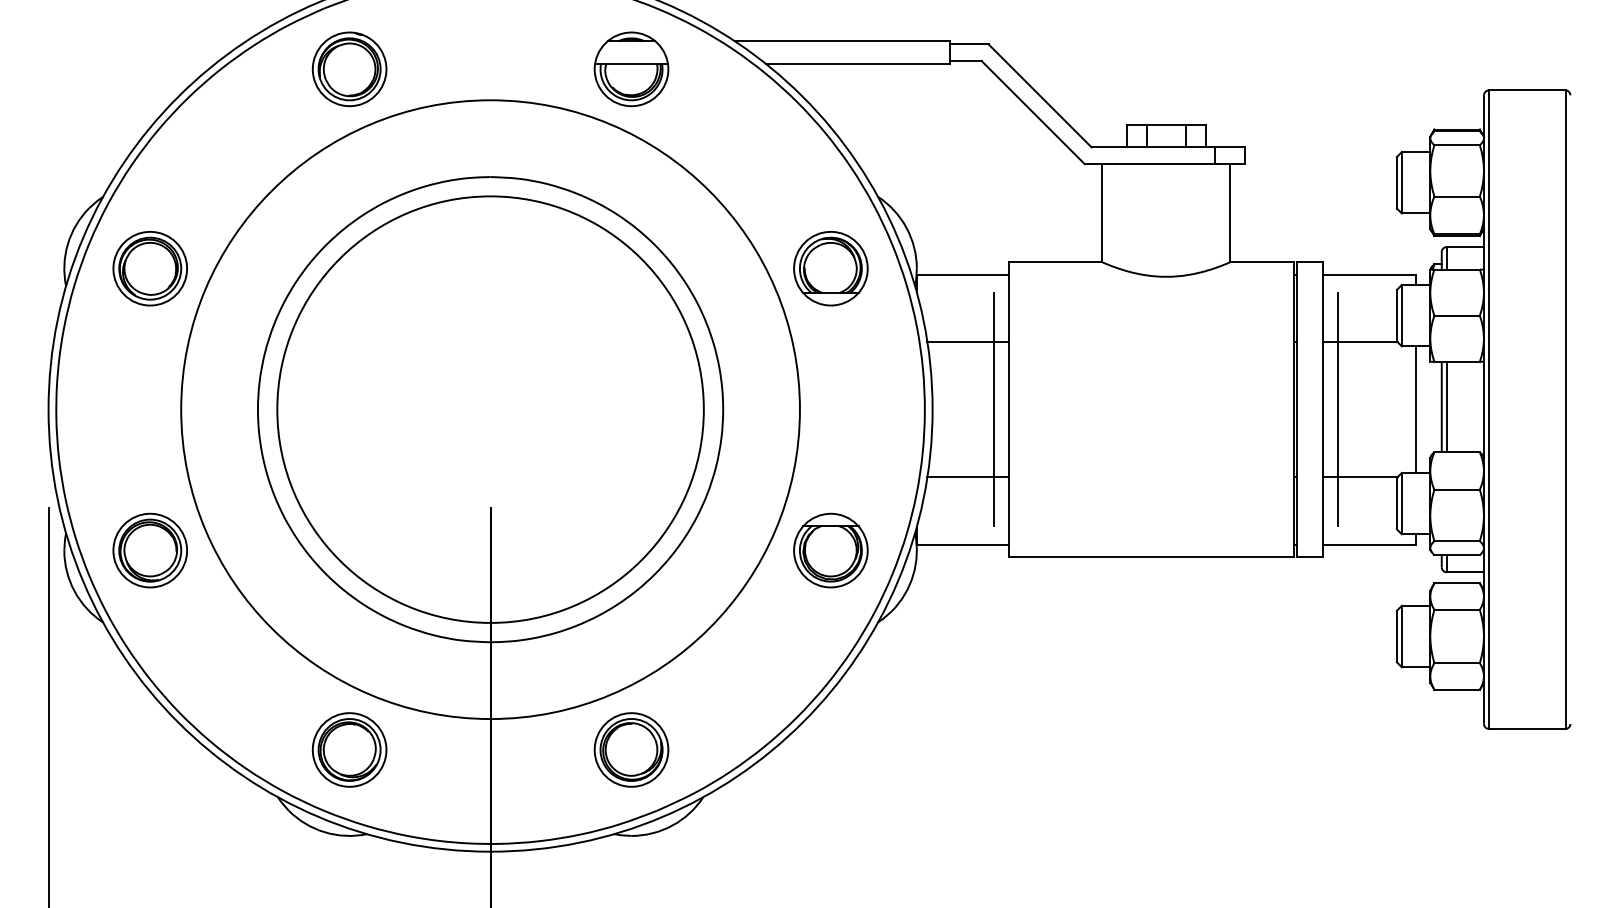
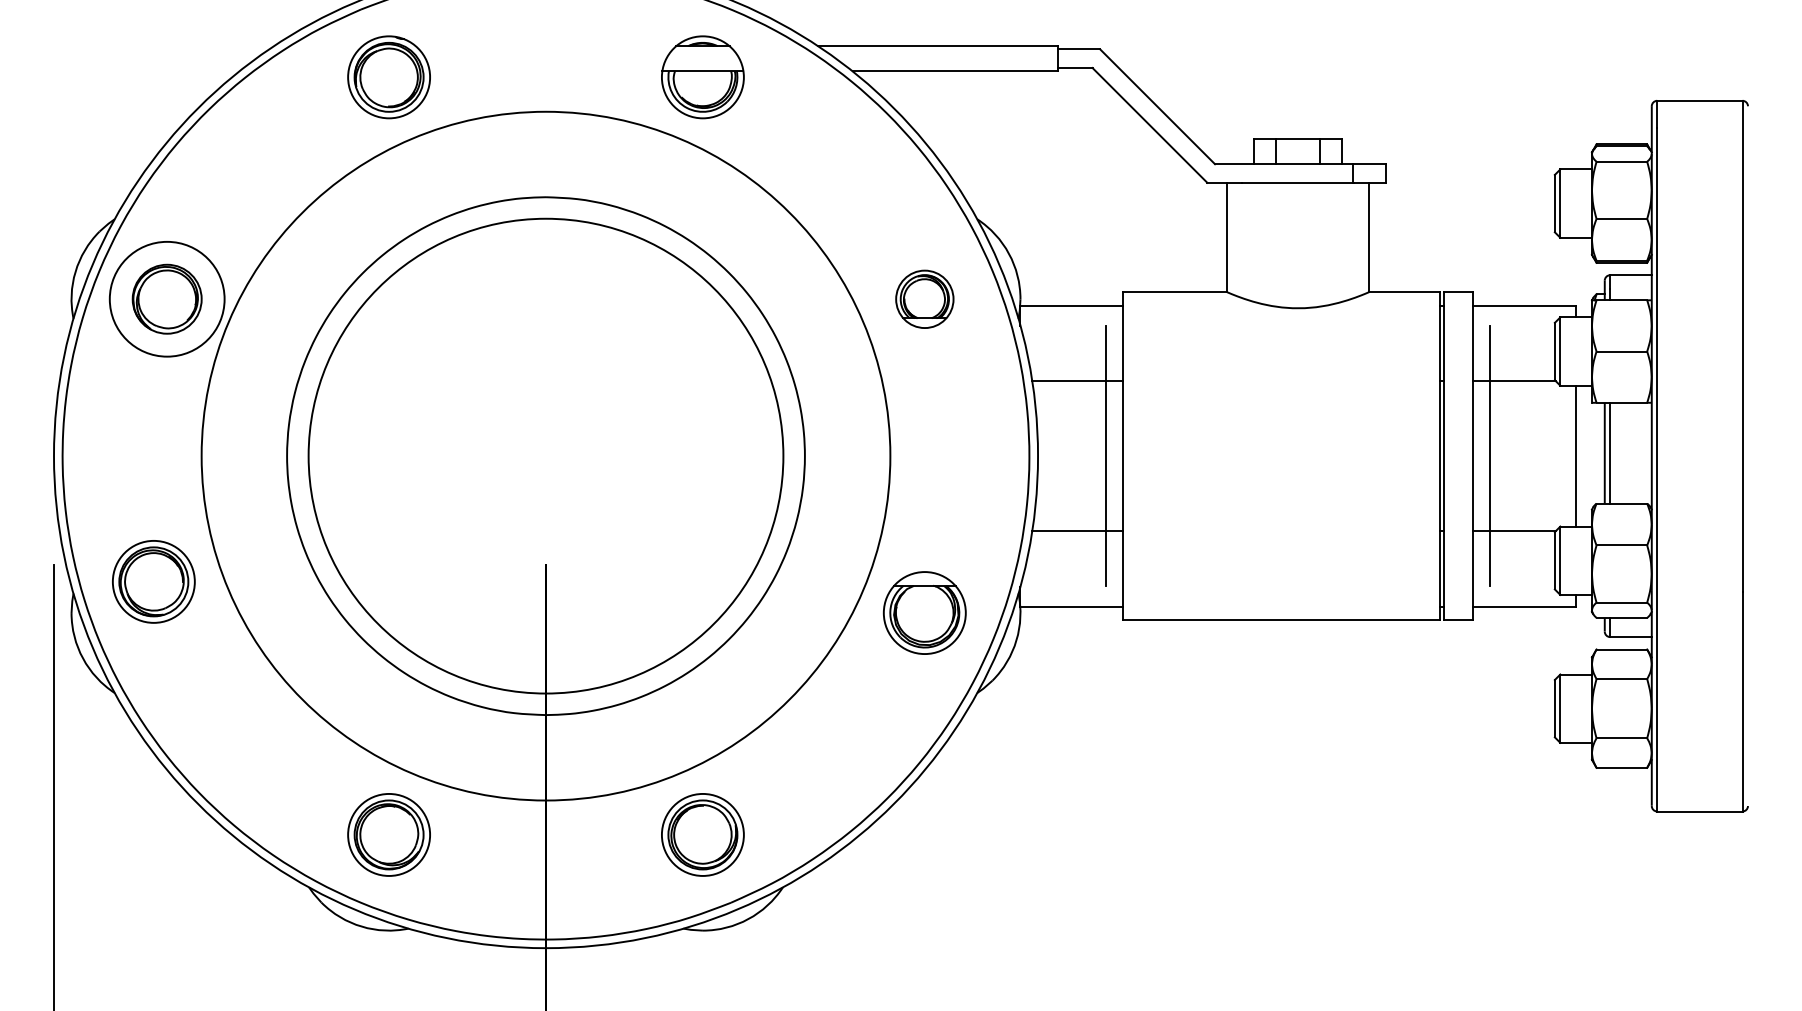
circle: (150, 268) -> (167, 299), size x1.4
part: (830, 268) -> (924, 299), size x0.7
part: (149, 550) -> (152, 581), moved

